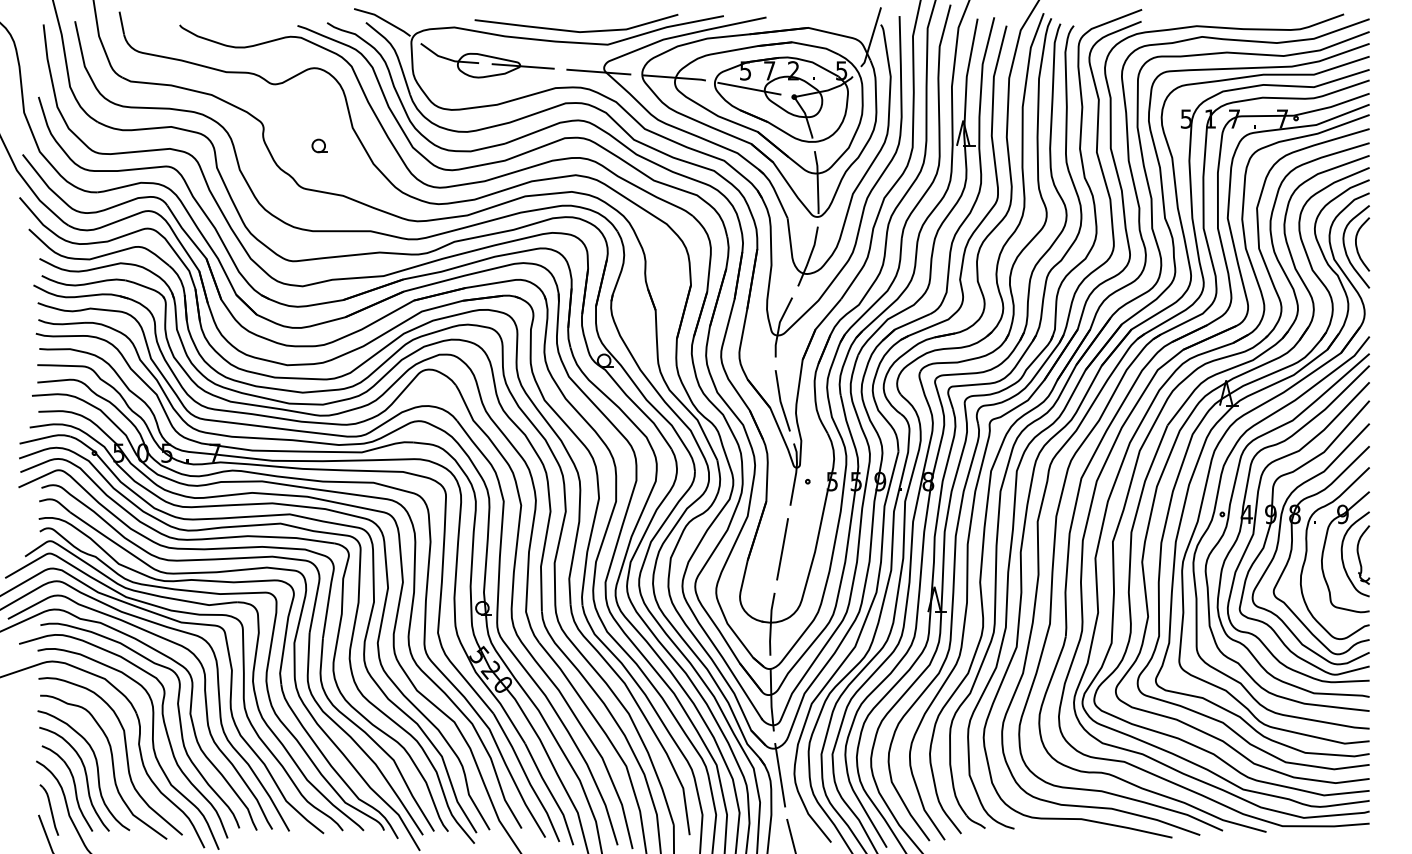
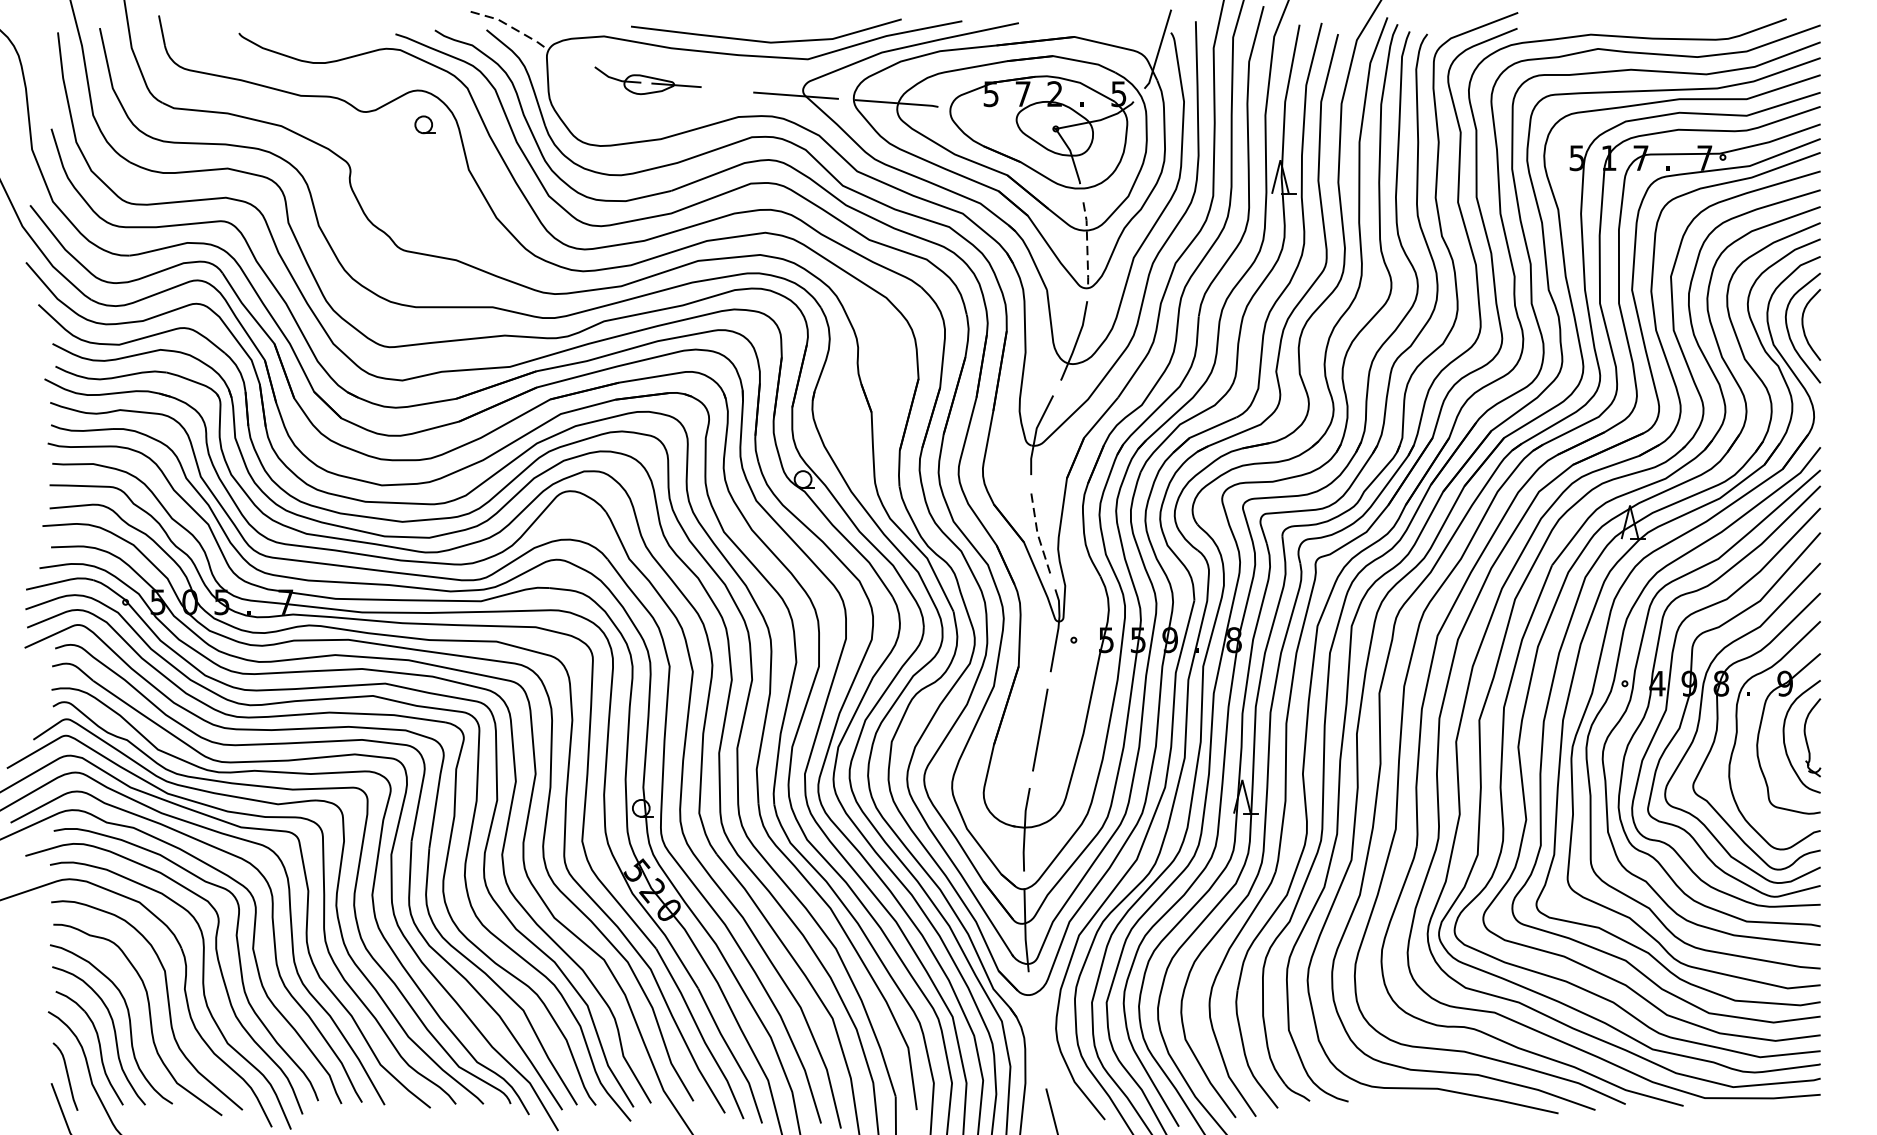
line: (383, 19) -> (509, 25), solid -> dashed
part: (487, 60) -> (648, 80), size x0.6
line: (749, 88) -> (996, 117), removed
part: (319, 145) -> (424, 124), moved
line: (817, 182) -> (1086, 242), solid -> dashed
line: (780, 400) -> (1037, 532), solid -> dashed
line: (780, 775) -> (1037, 1030), removed

